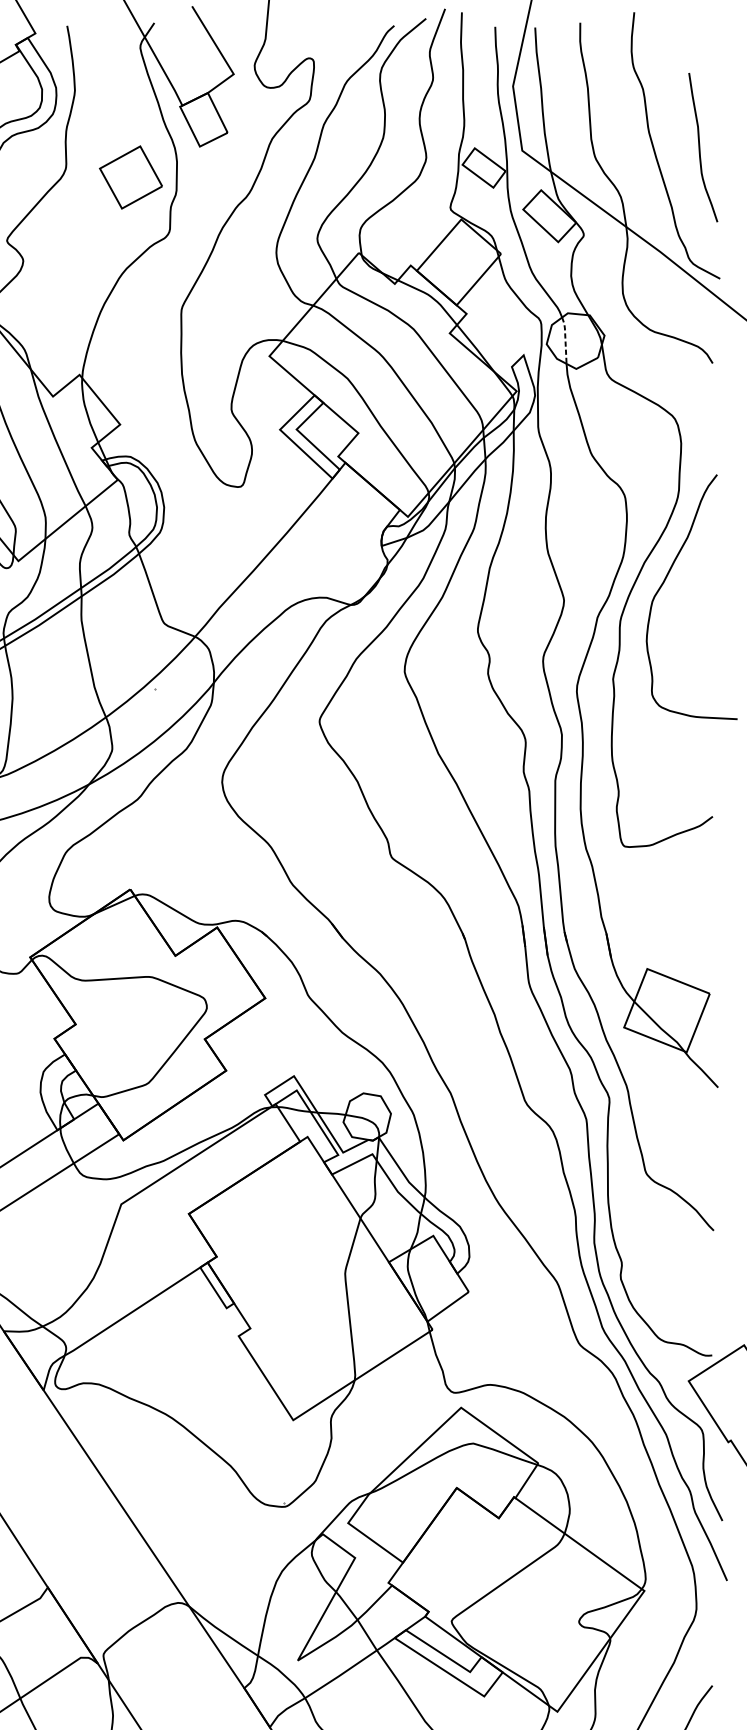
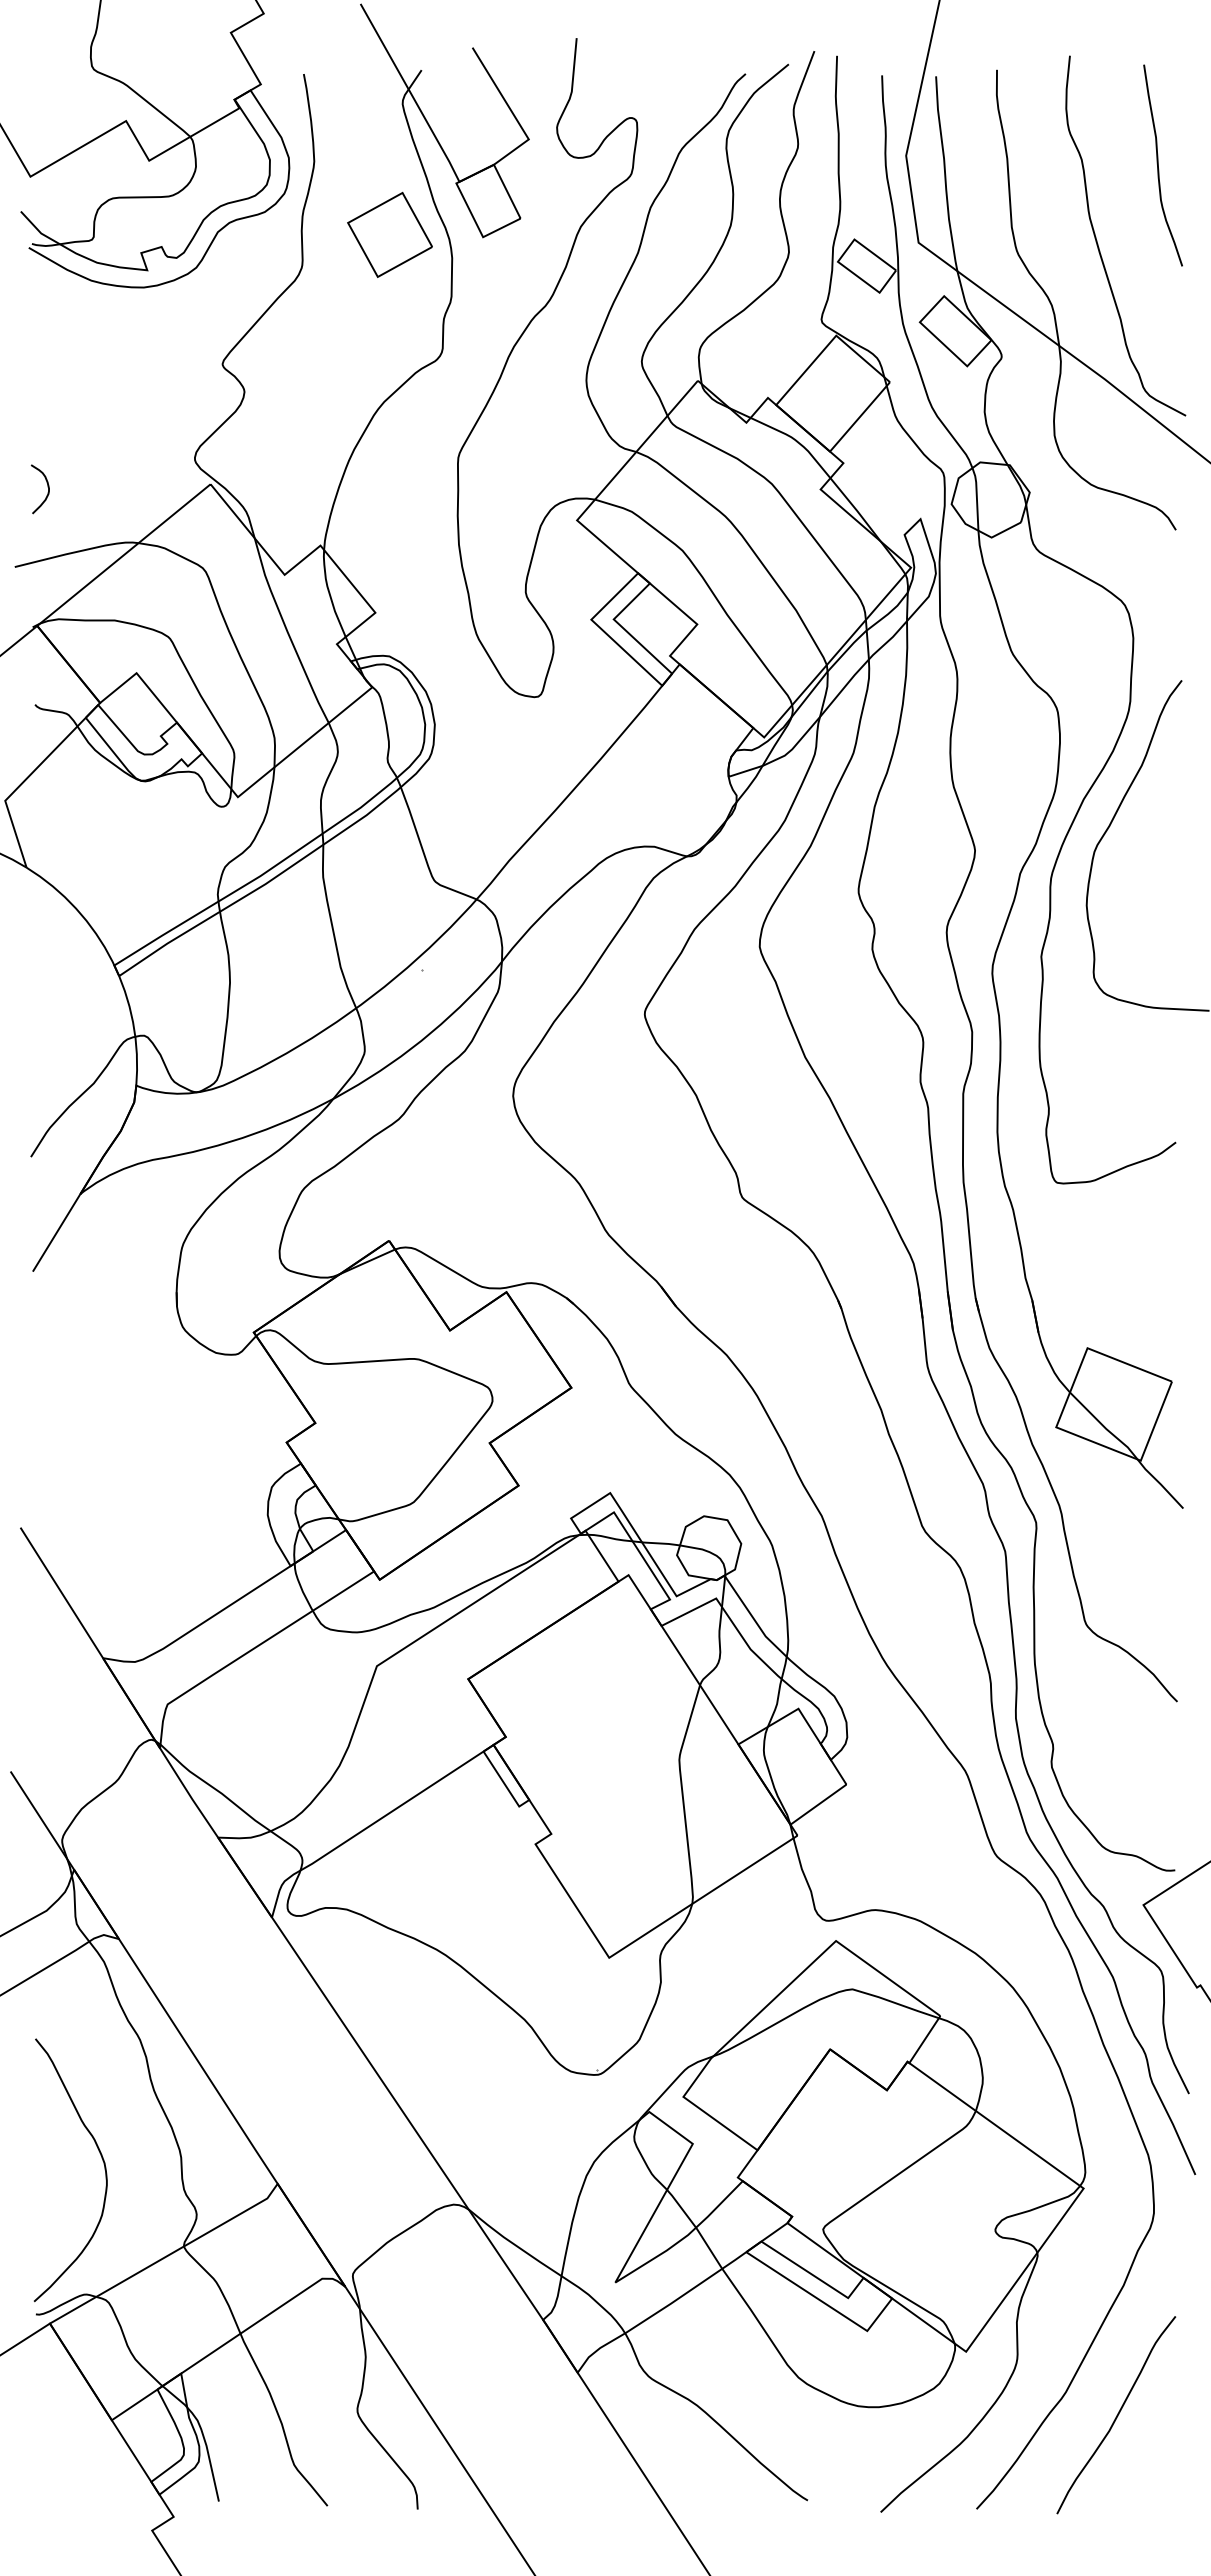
curve: (699, 147) -> (1158, 165), moved
part: (130, 177) -> (389, 234), moved
line: (565, 340) -> (976, 498), dashed -> solid

